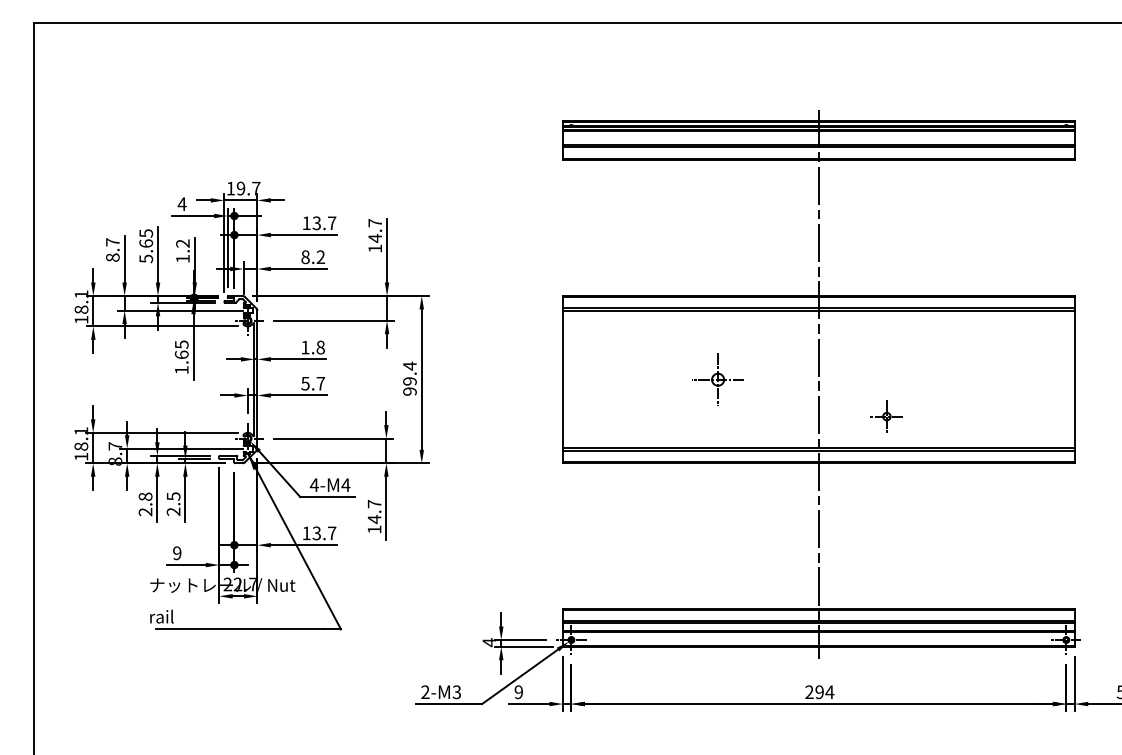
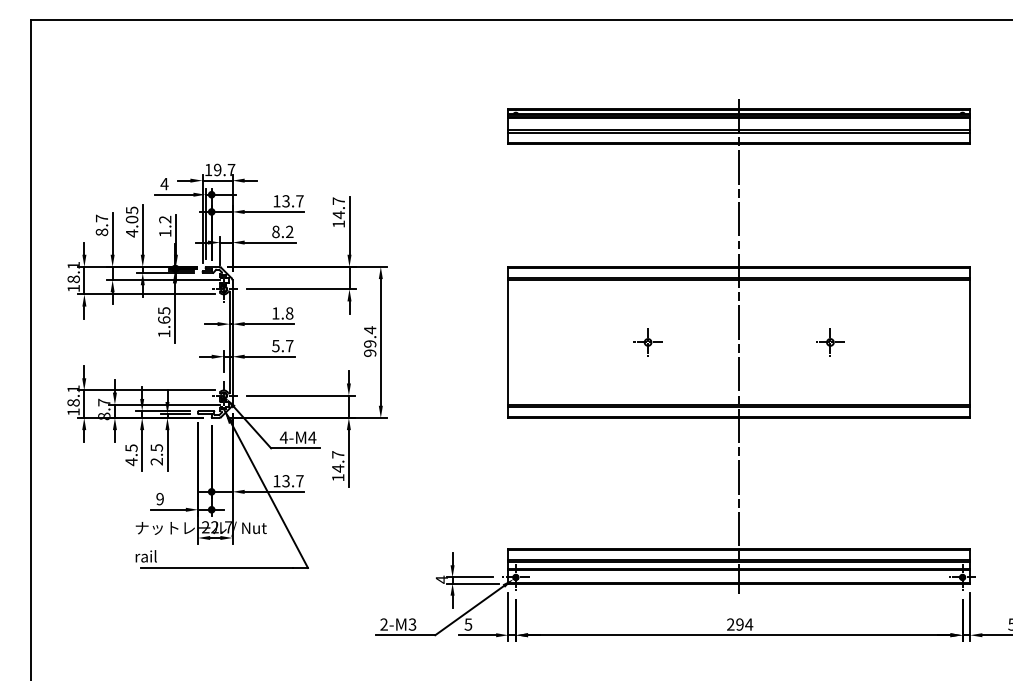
text: (146, 251) -> (132, 226), 5.65 -> 4.05
part: (717, 379) -> (647, 342), size x0.62
part: (886, 416) -> (830, 342), moved
text: (145, 504) -> (131, 455), 2.8 -> 4.5
text: (518, 691) -> (468, 623), 9 -> 5

